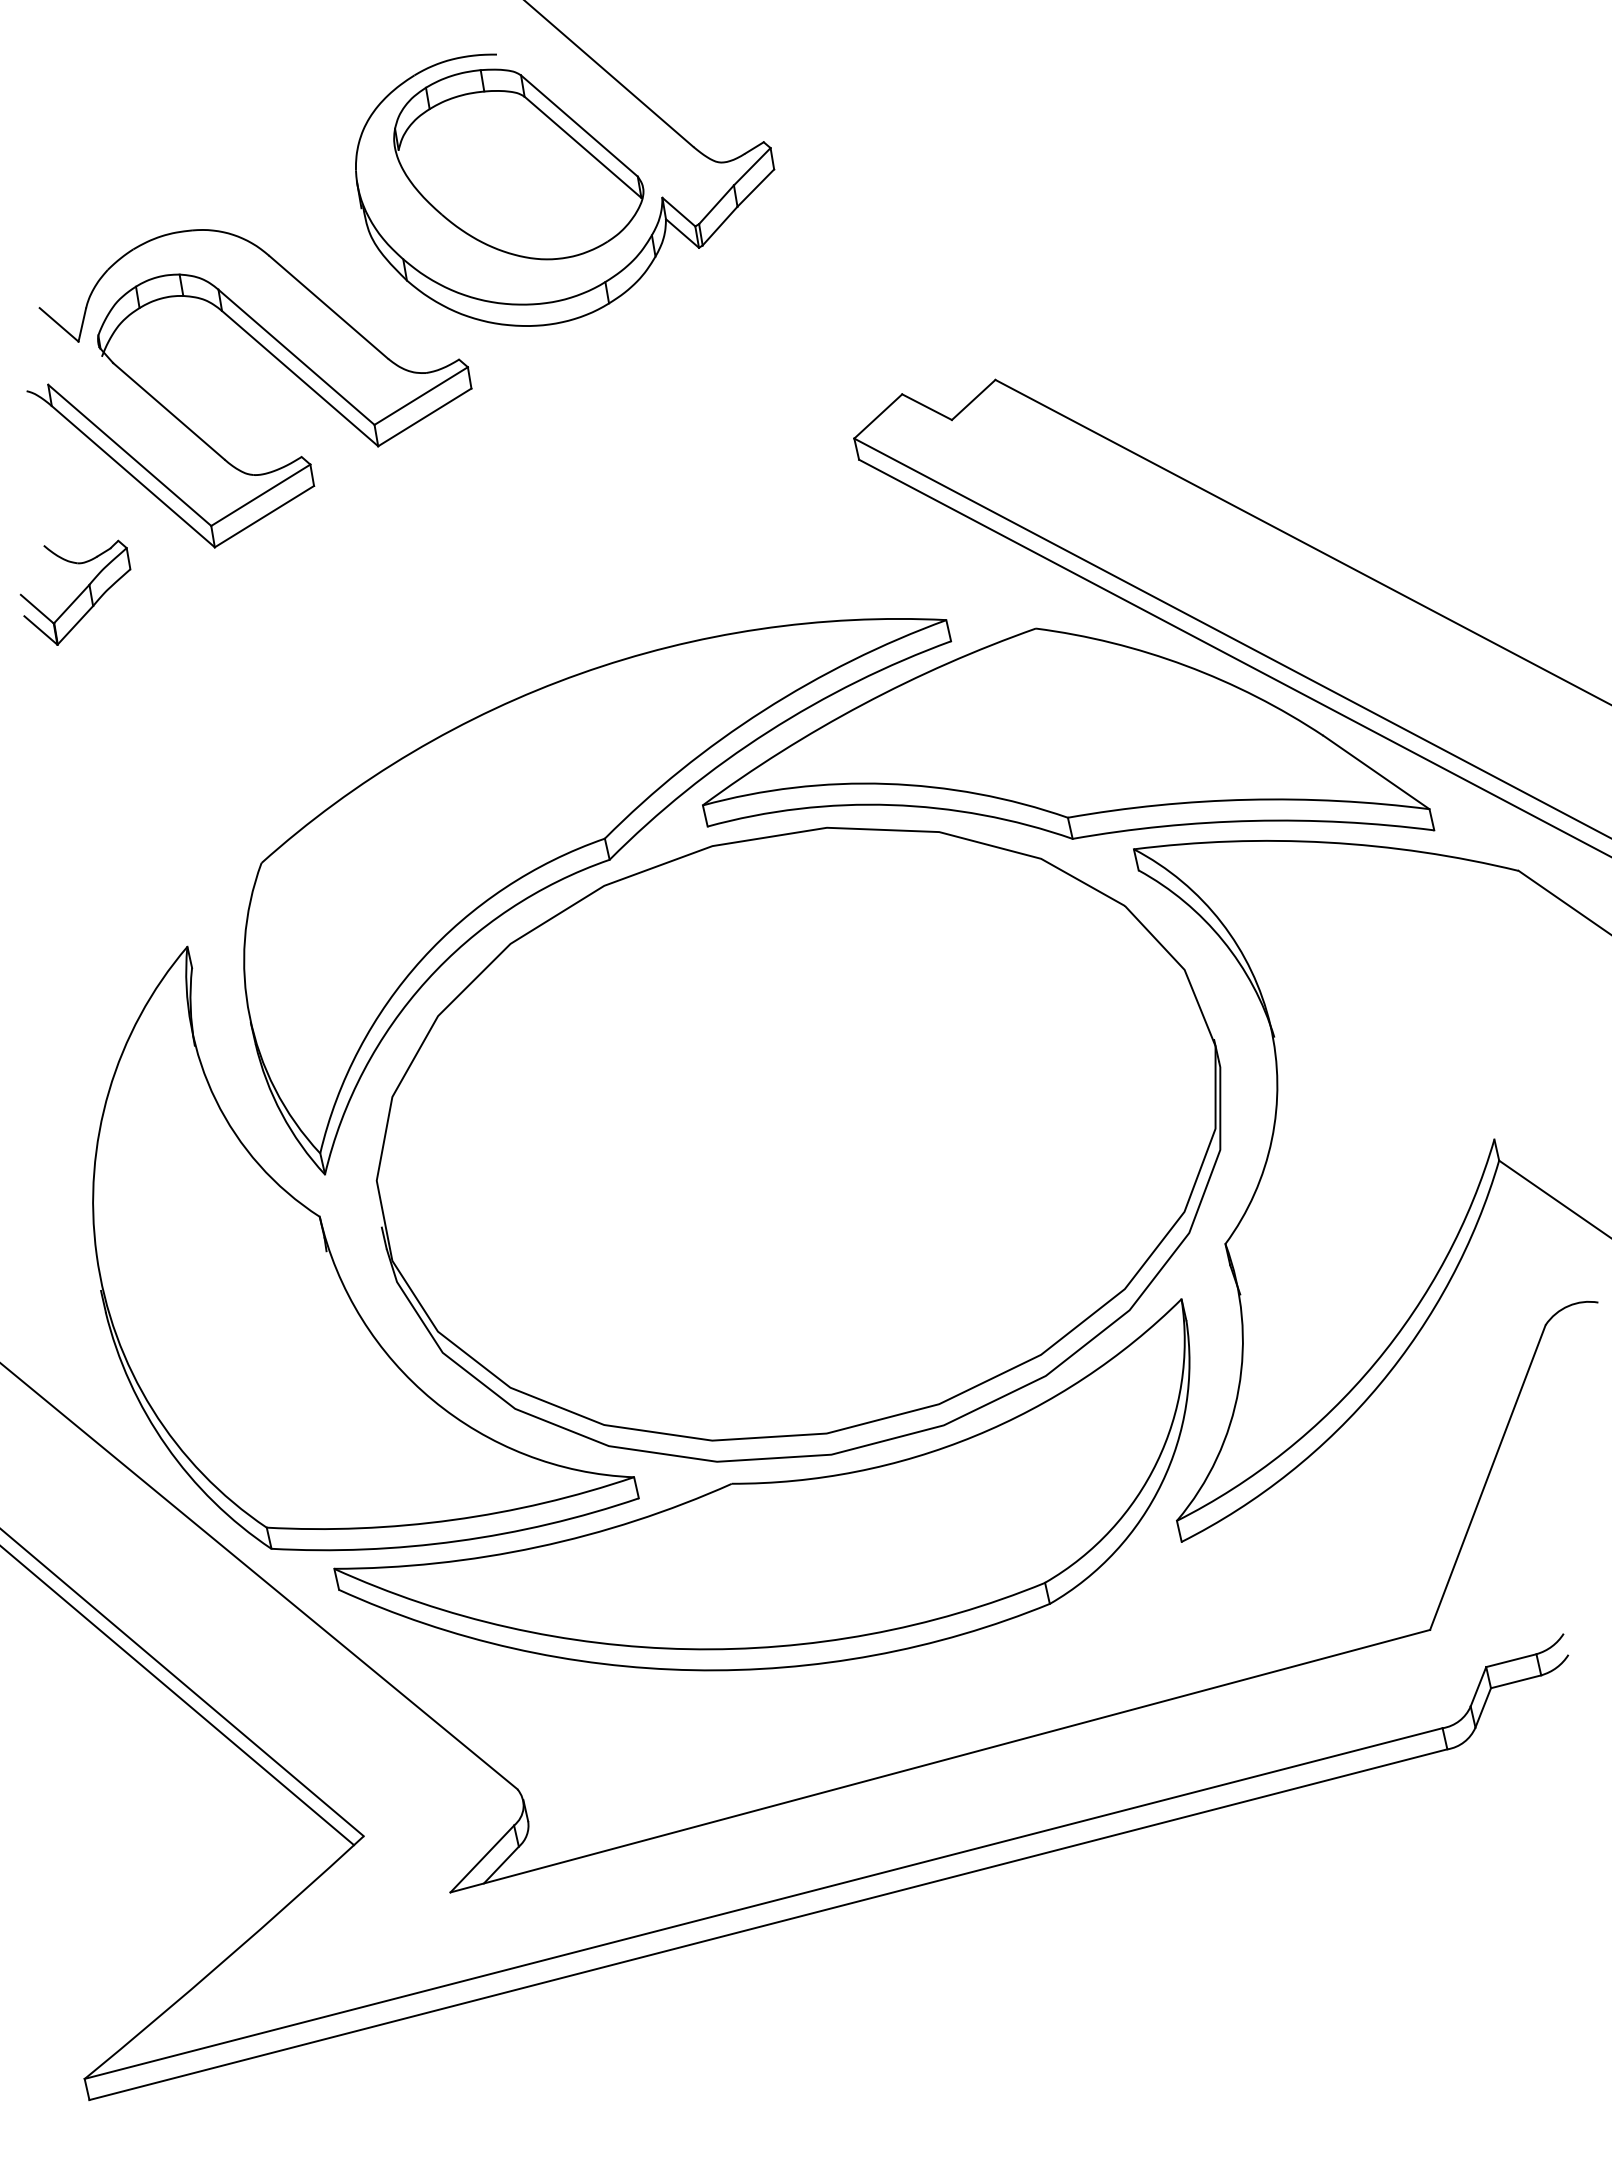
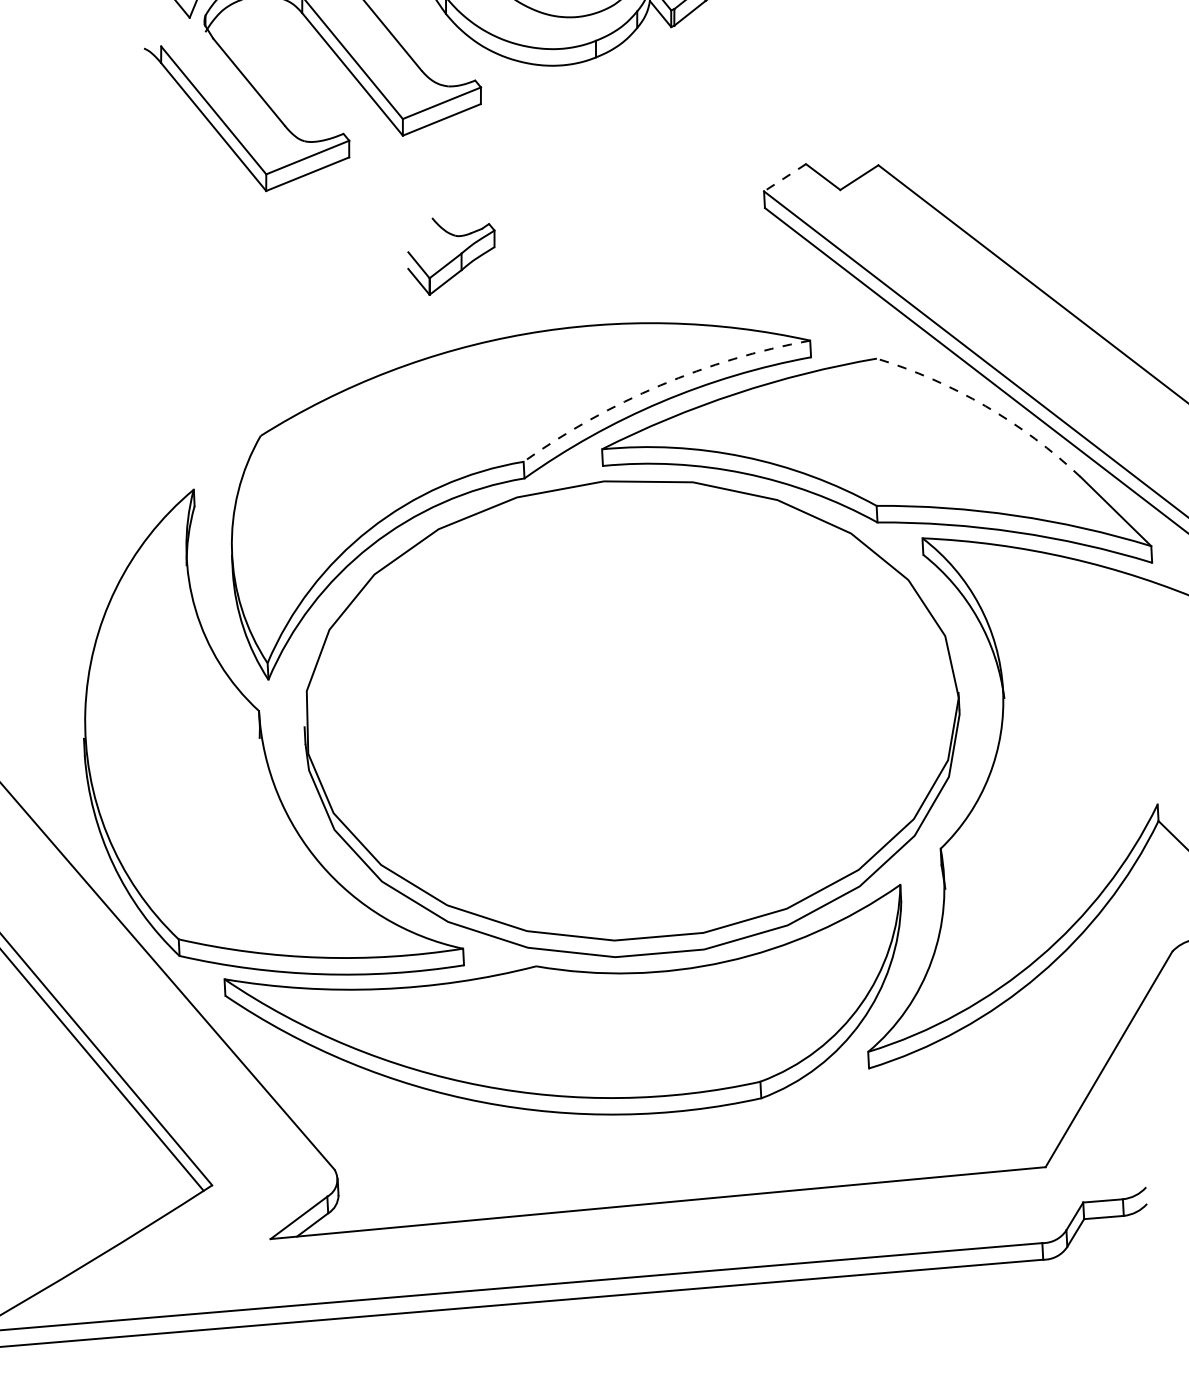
line: (878, 416) -> (785, 177), solid -> dashed
part: (75, 592) -> (450, 257), moved
arc: (1185, 665) -> (985, 405), solid -> dashed
arc: (763, 710) -> (660, 385), solid -> dashed

